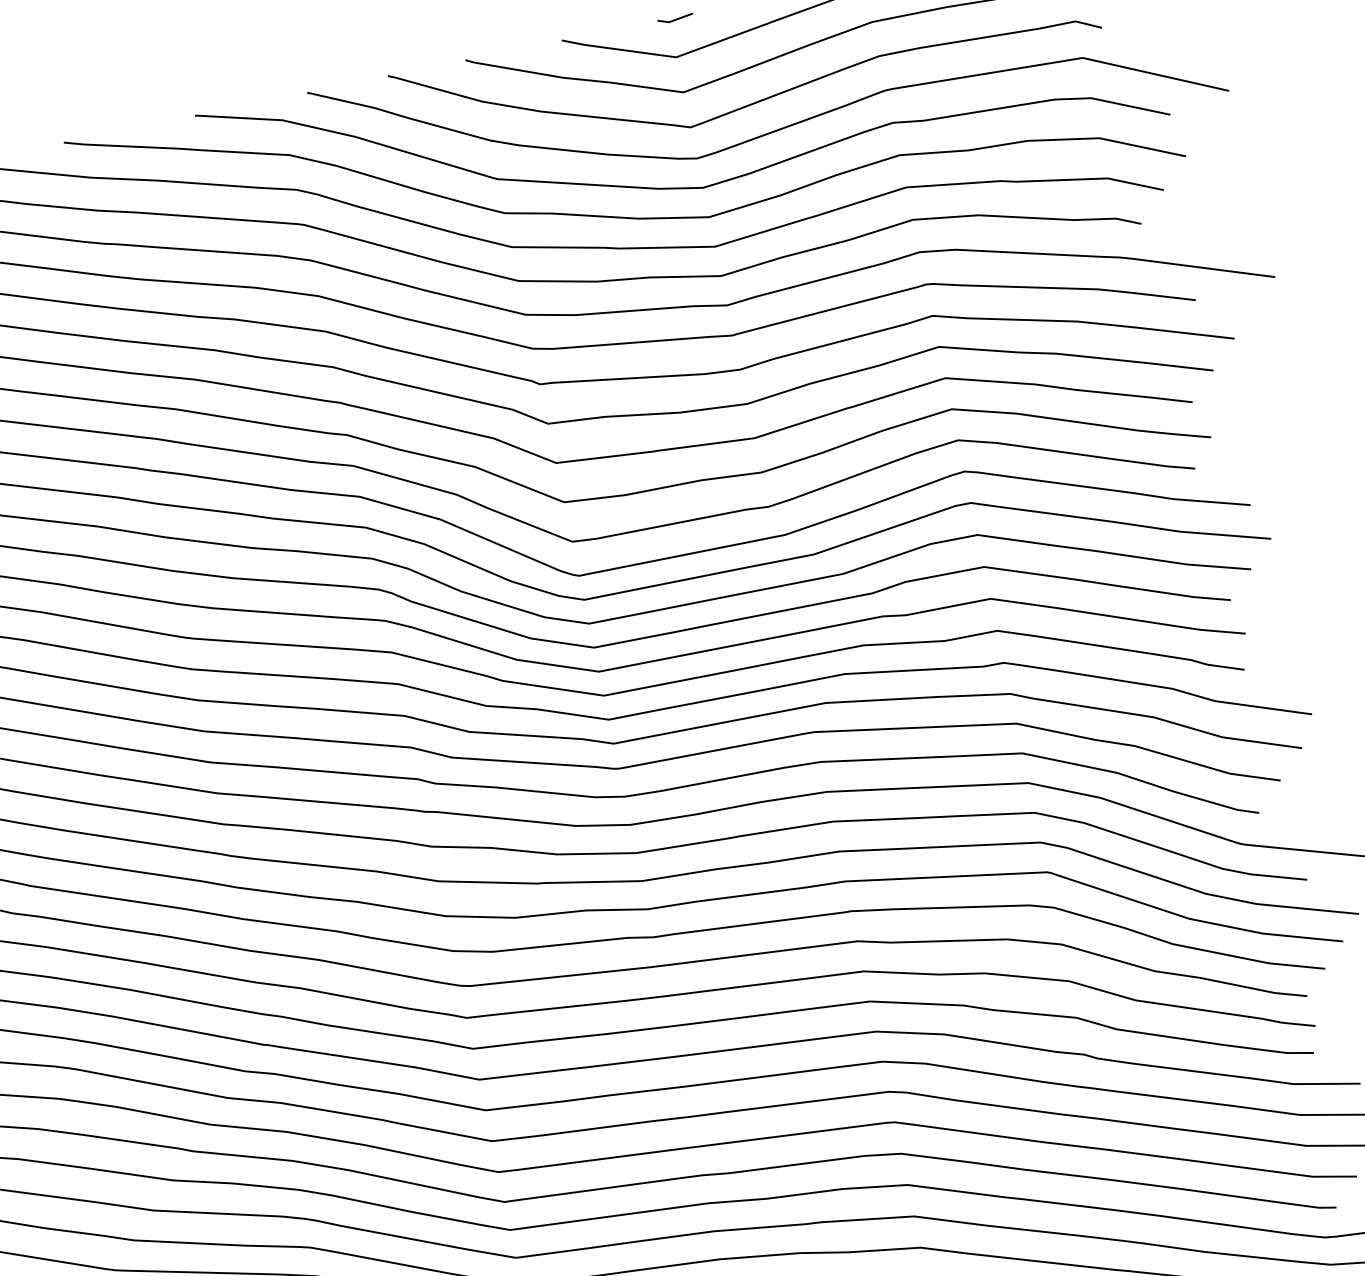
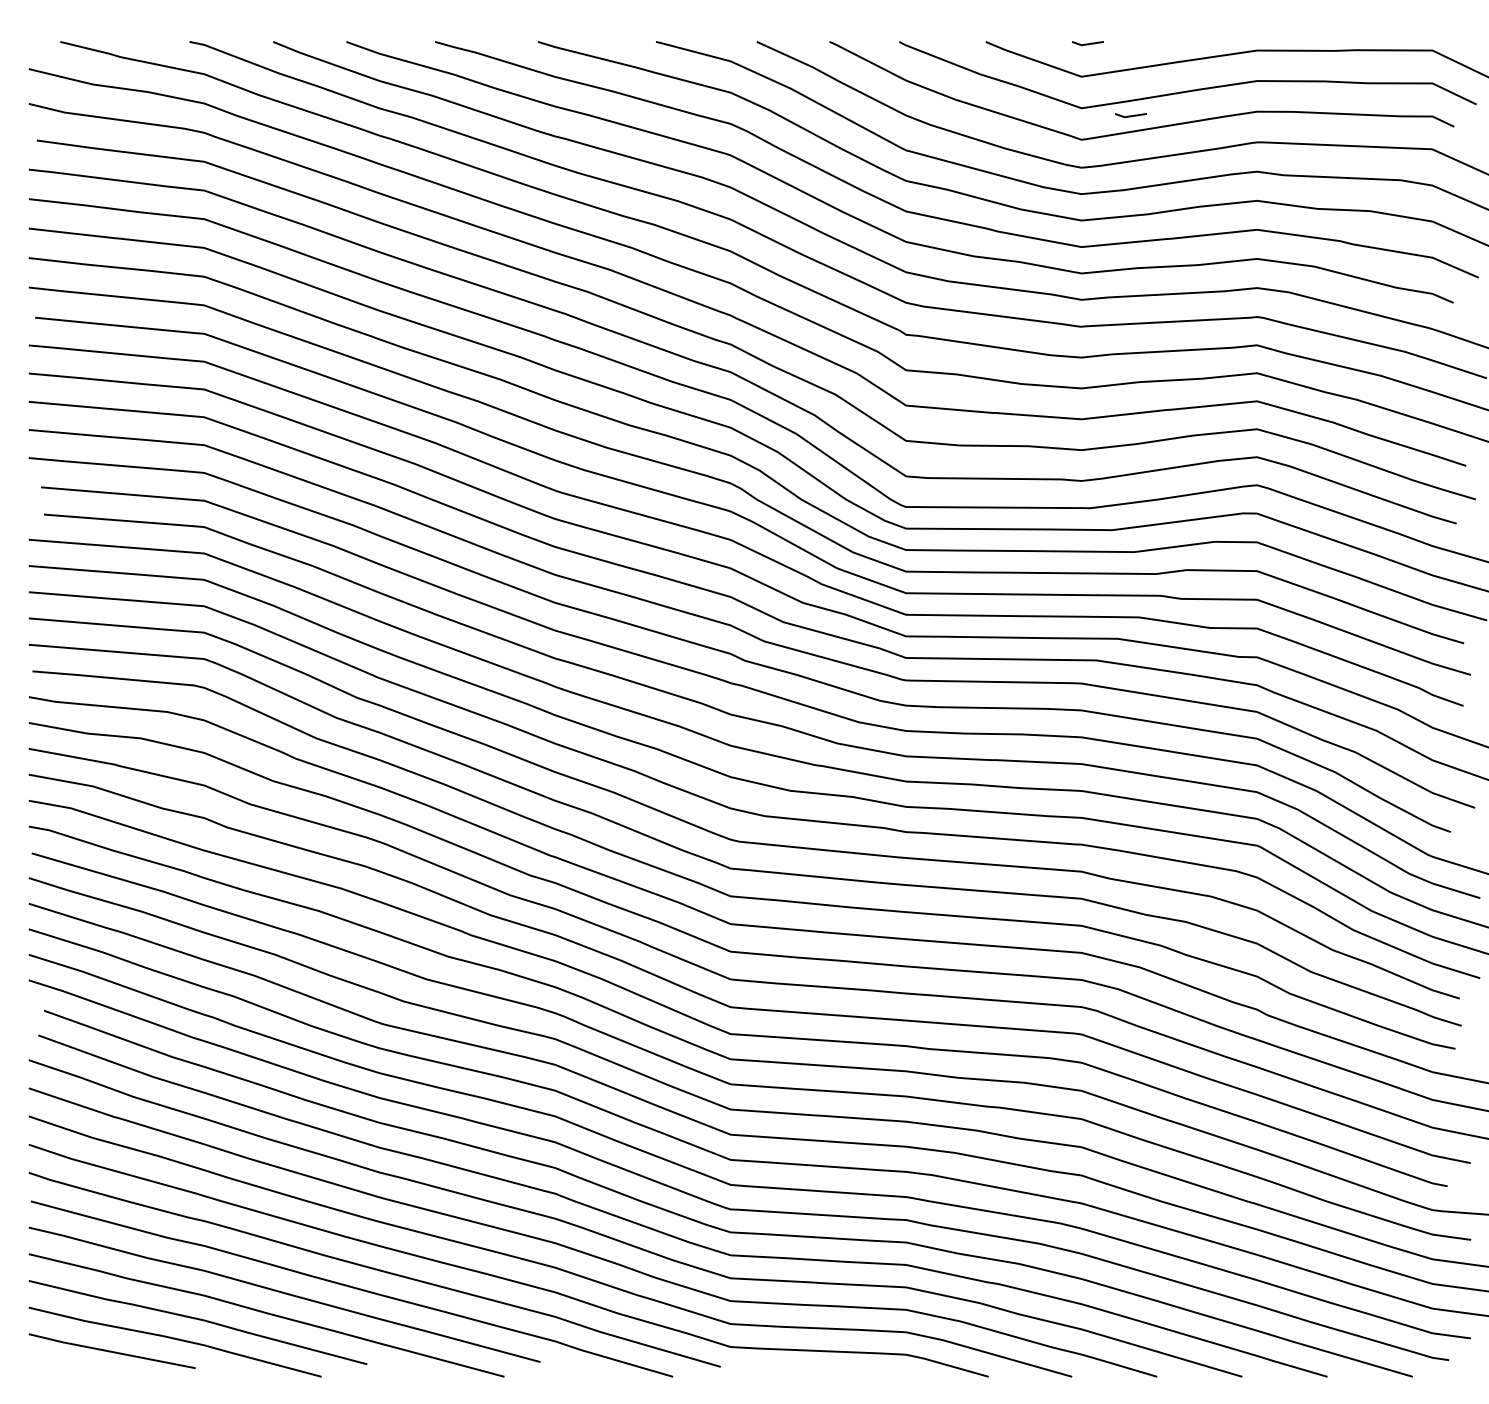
line: (739, 89) -> (1130, 115), added

